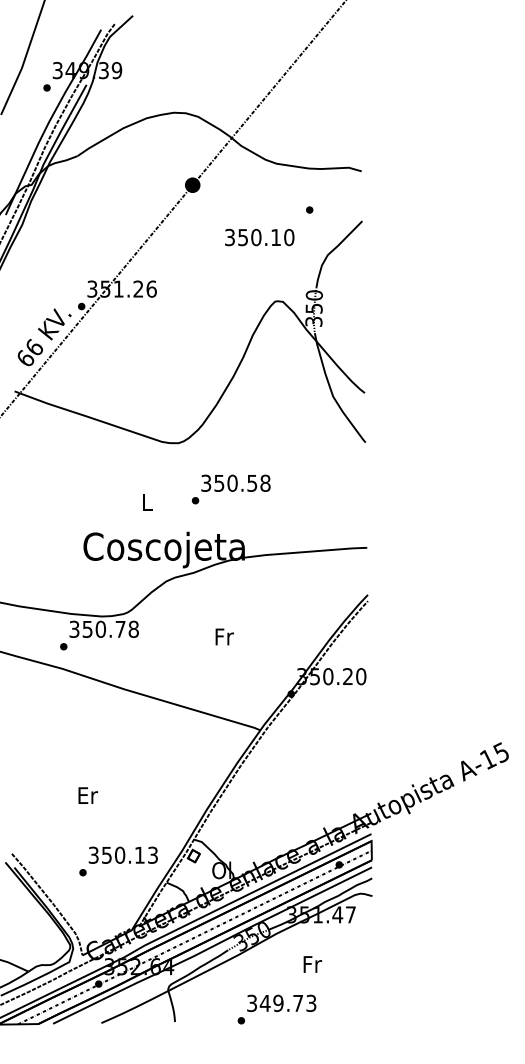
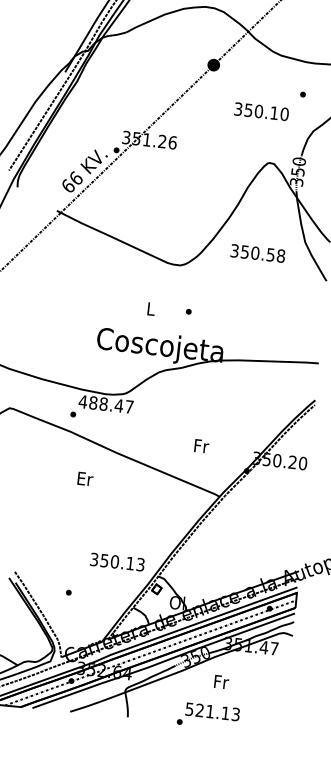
text: (235, 482) -> (257, 252), moved
text: (103, 628) -> (105, 403), 350.78 -> 488.47
text: (224, 636) -> (201, 445), moved
text: (87, 795) -> (84, 478), moved
text: (122, 854) -> (116, 561), moved
text: (312, 964) -> (221, 682), moved
text: (274, 1003) -> (207, 711), 349.73 -> 521.13

